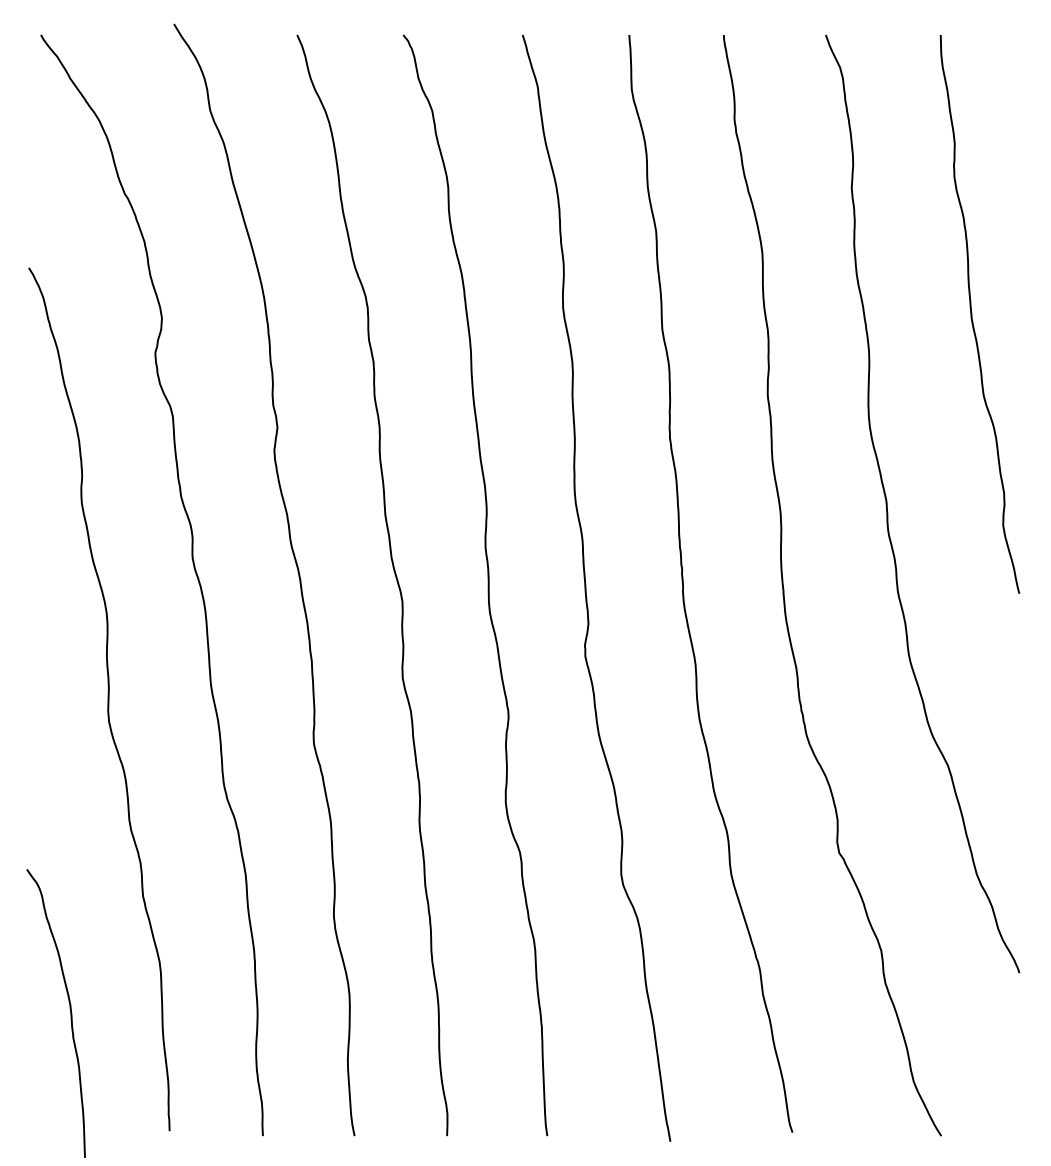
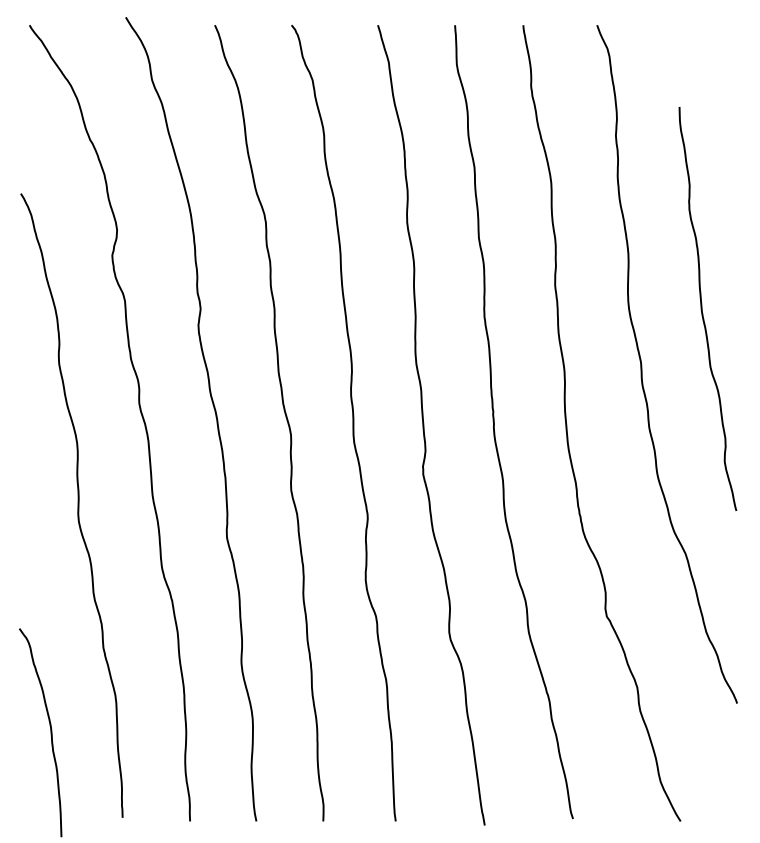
curve: (972, 314) -> (702, 309), moved

